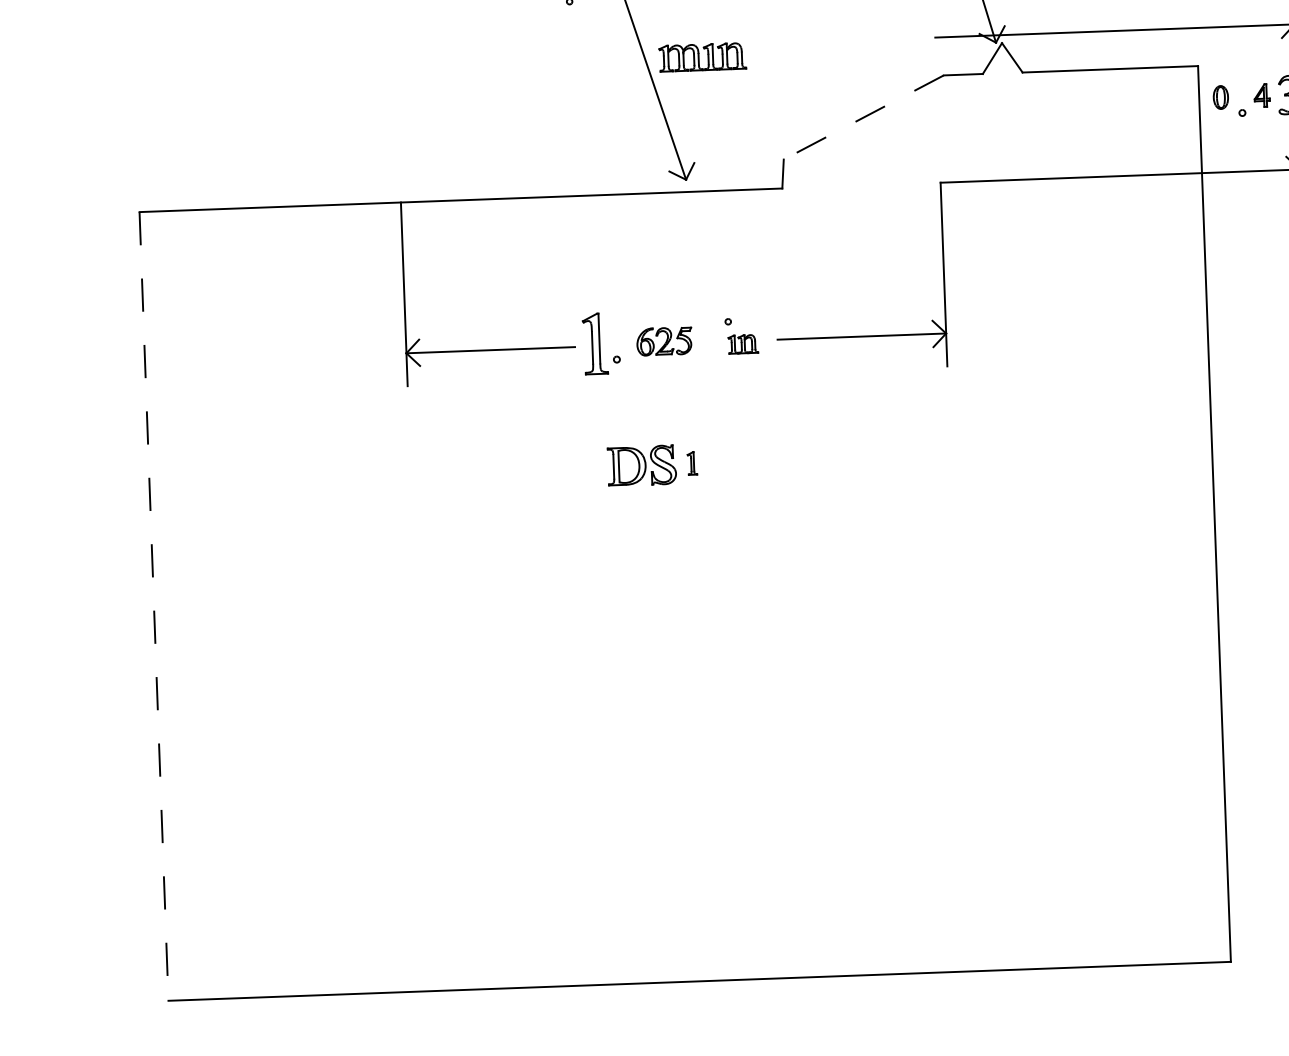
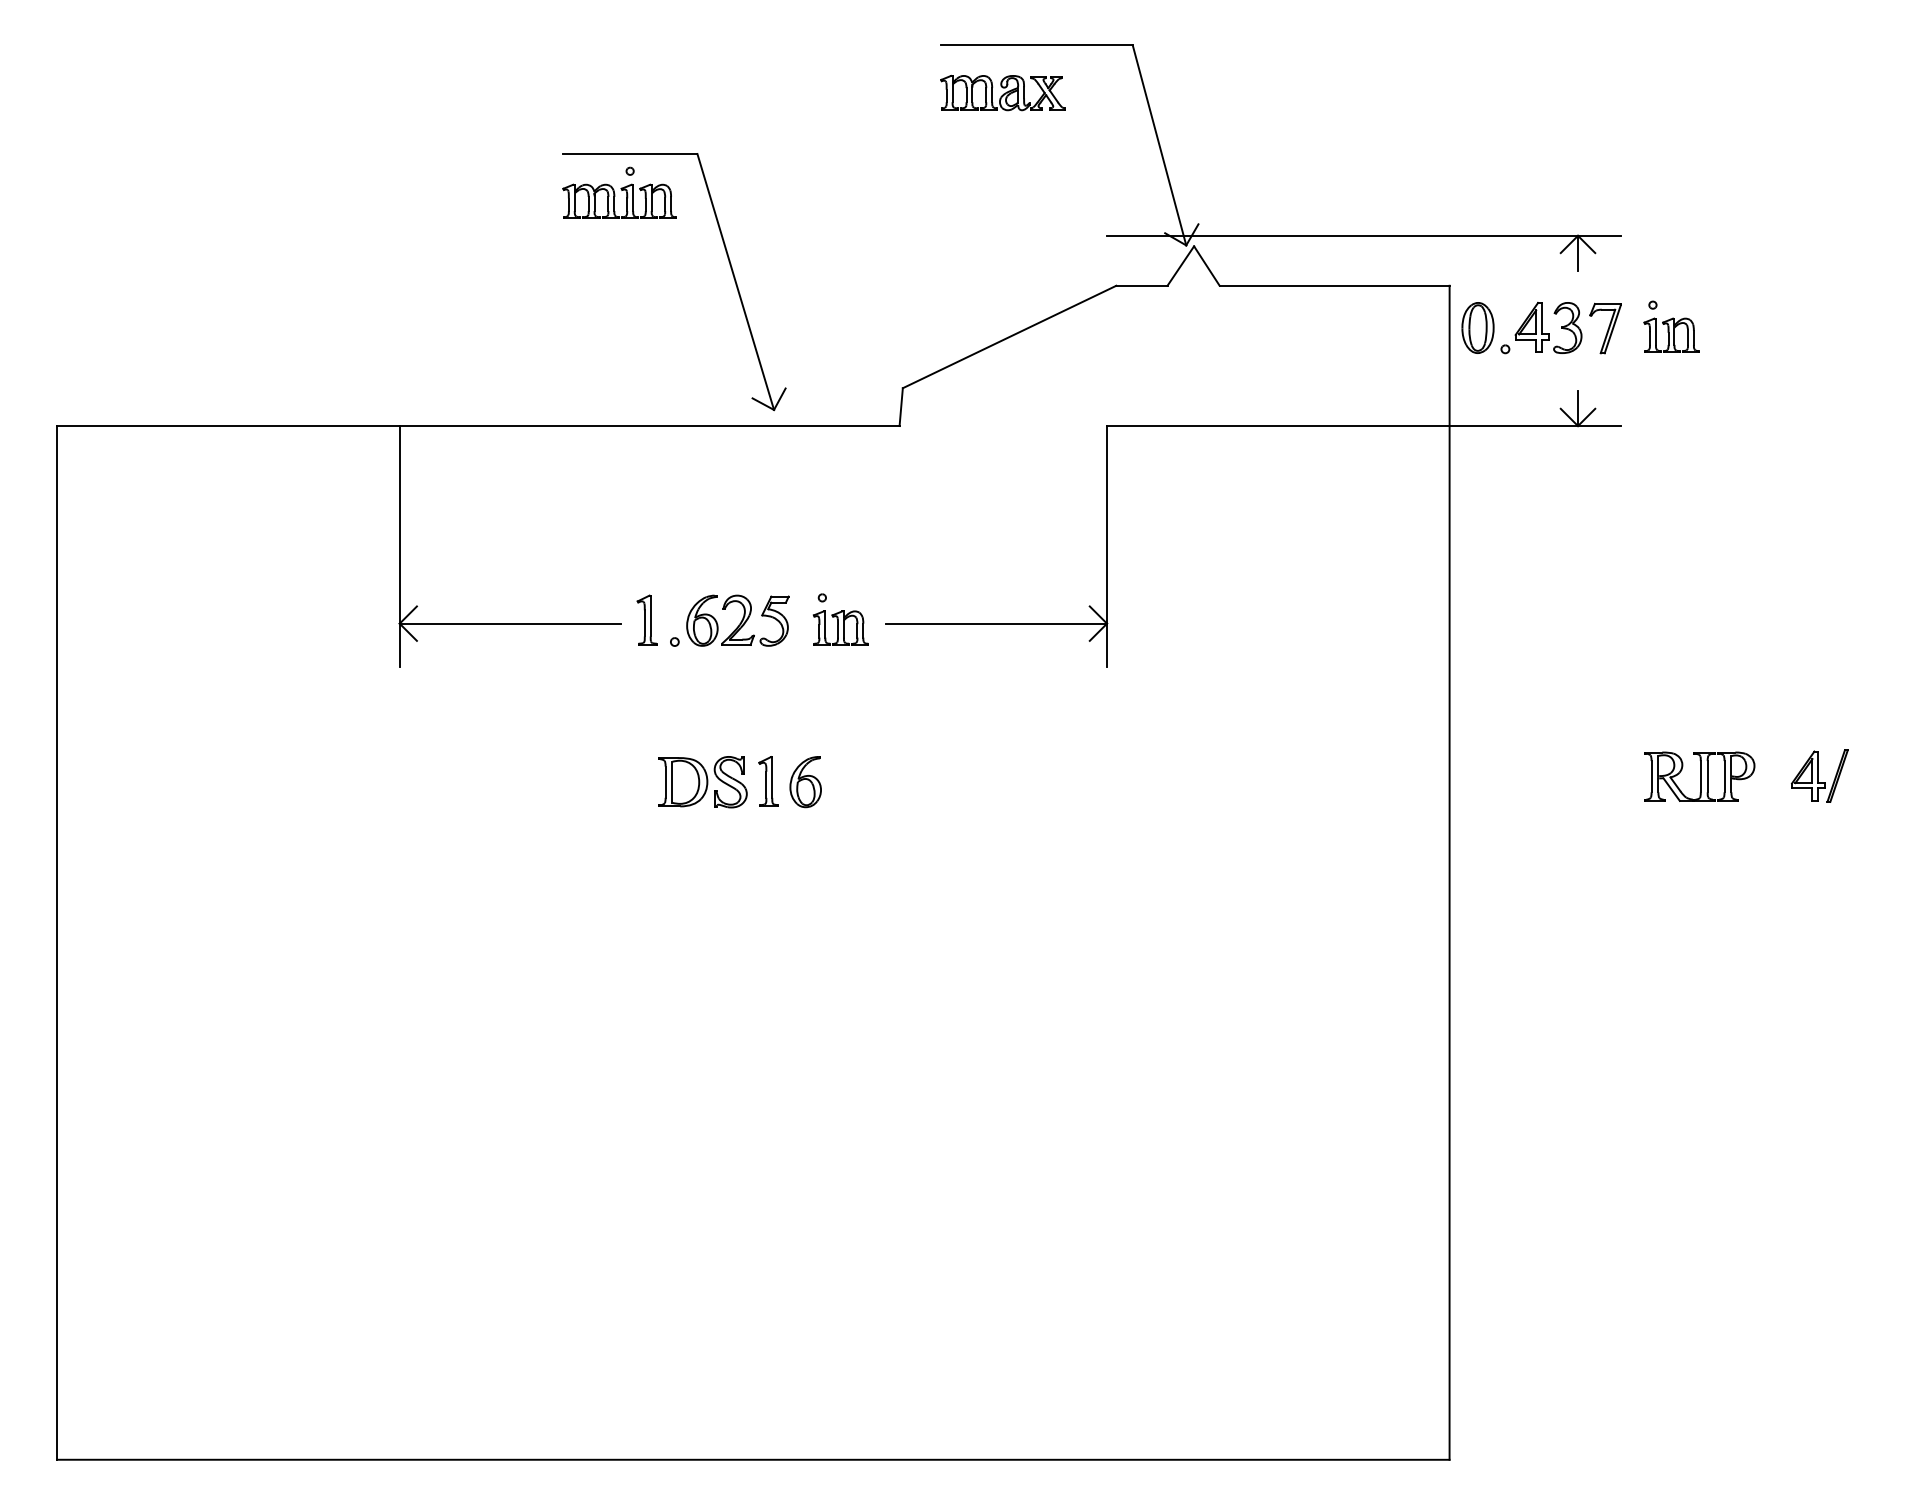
part: (702, 56) -> (619, 200), moved
part: (1261, 95) -> (1531, 327), size x1.67
part: (1220, 97) -> (1477, 327), size x1.67
line: (863, 117) -> (1009, 337), dashed -> solid
part: (664, 341) -> (737, 620), size x1.43
part: (594, 343) -> (646, 619), size x0.62
part: (742, 343) -> (840, 627), size x1.43
part: (692, 463) -> (768, 781), size x1.67
part: (720, 463) -> (805, 782), added
line: (154, 606) -> (57, 942), dashed -> solid

